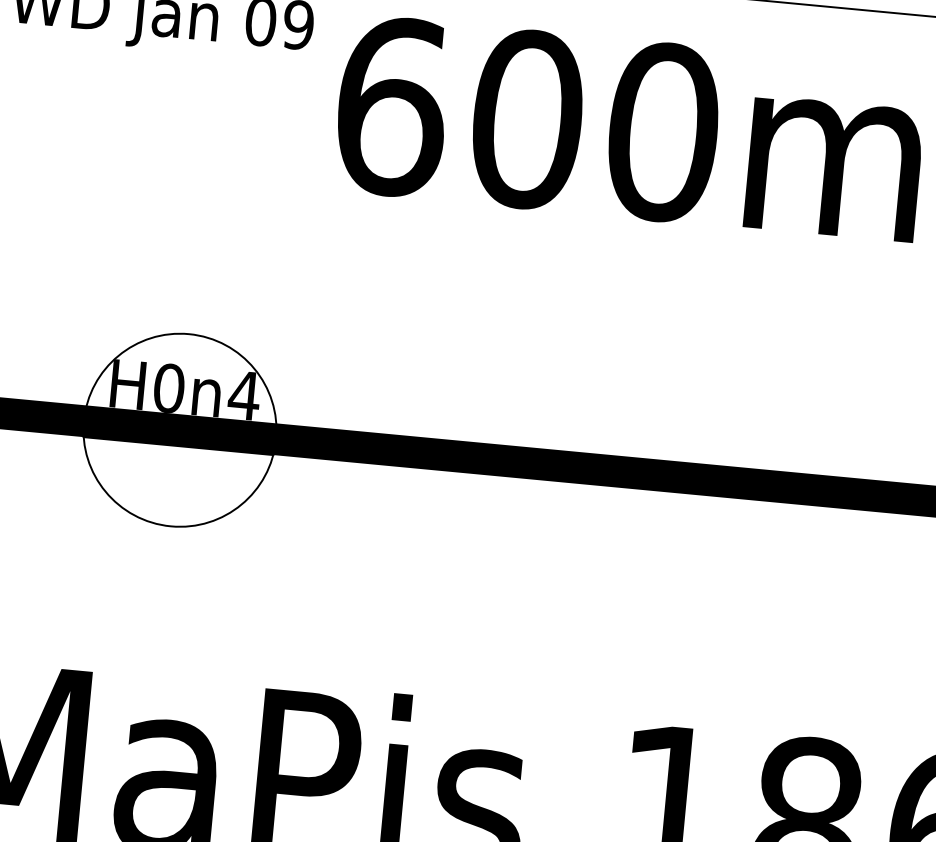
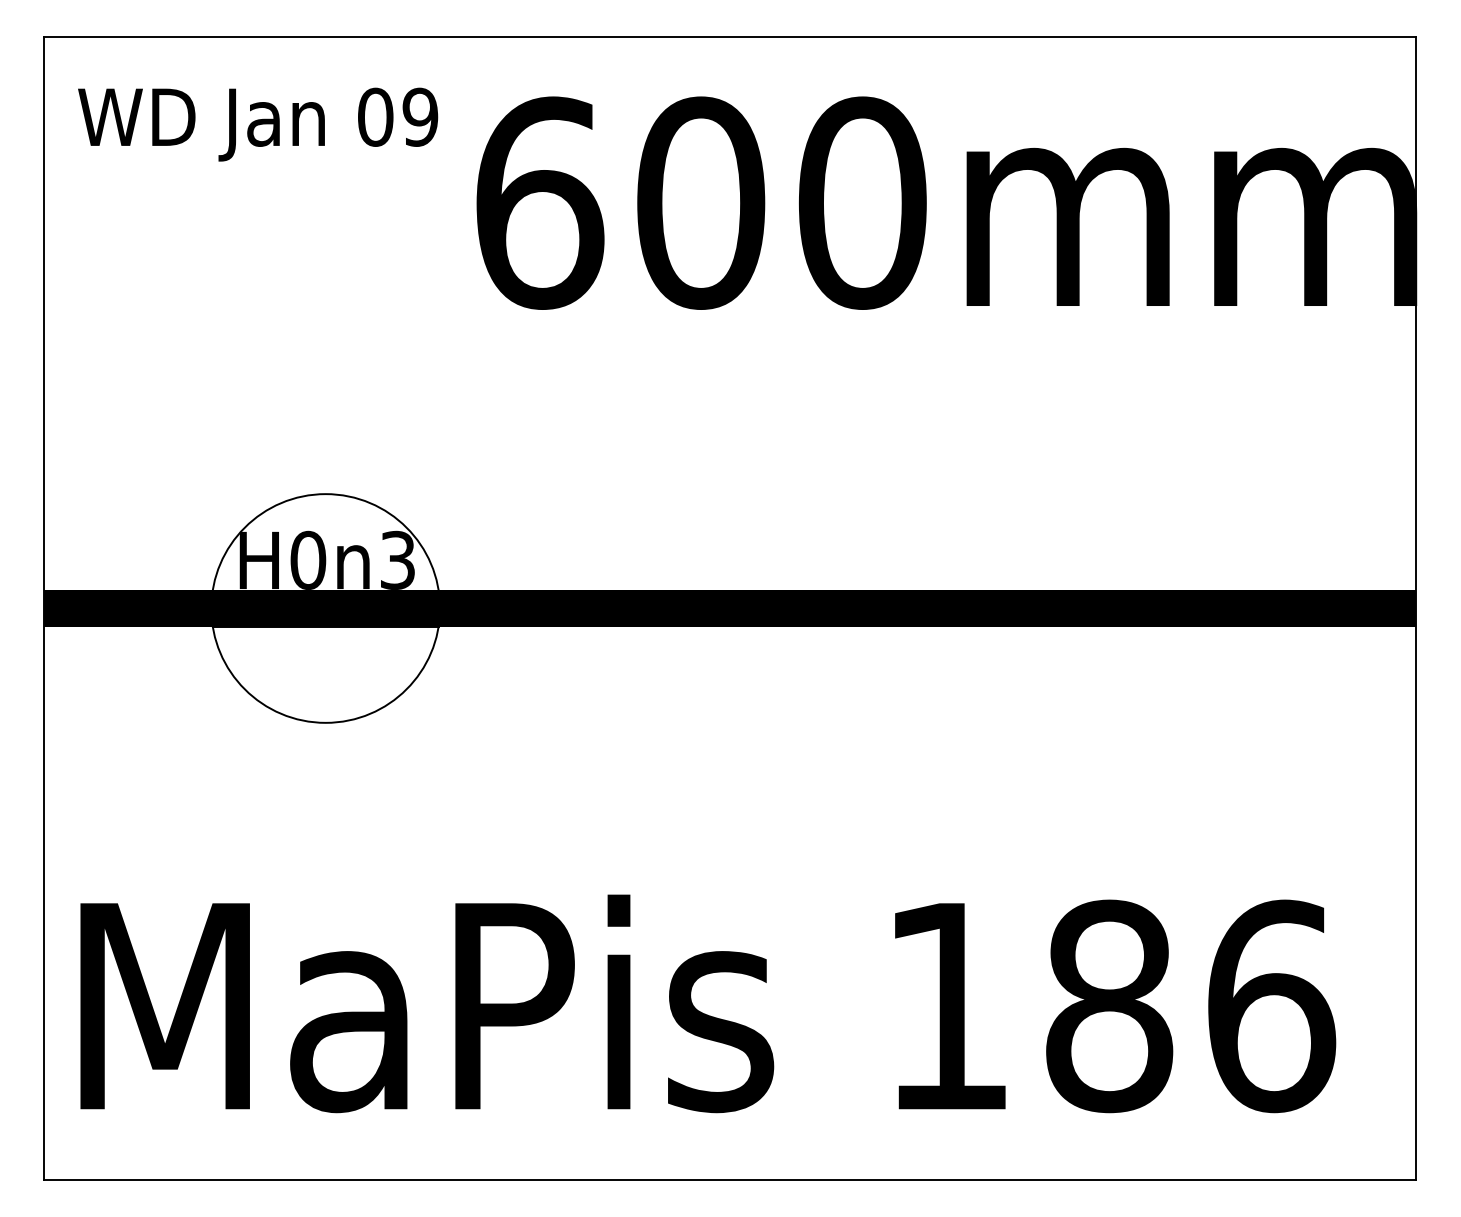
text: (244, 394) -> (397, 559), H0n4 -> H0n3

